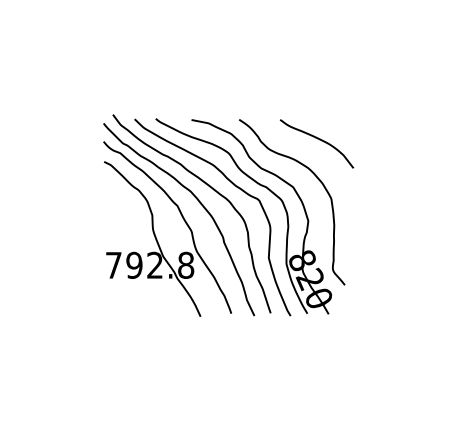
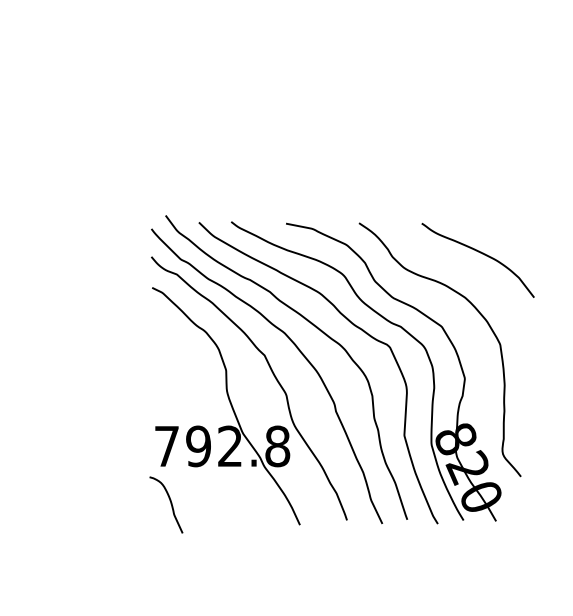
curve: (115, 302) -> (169, 503), added

